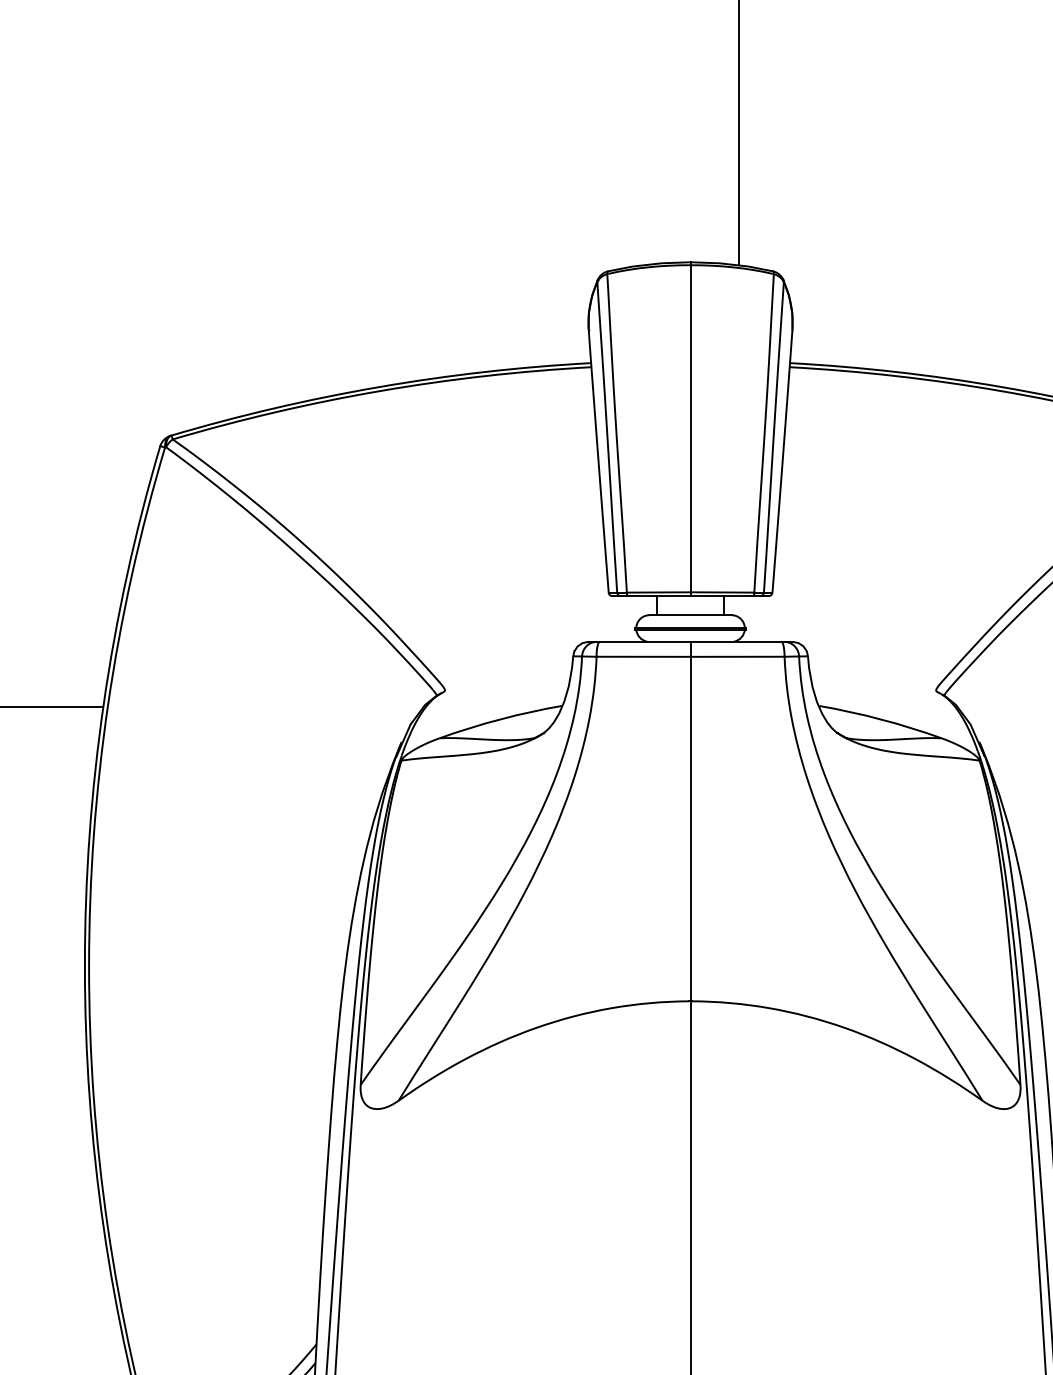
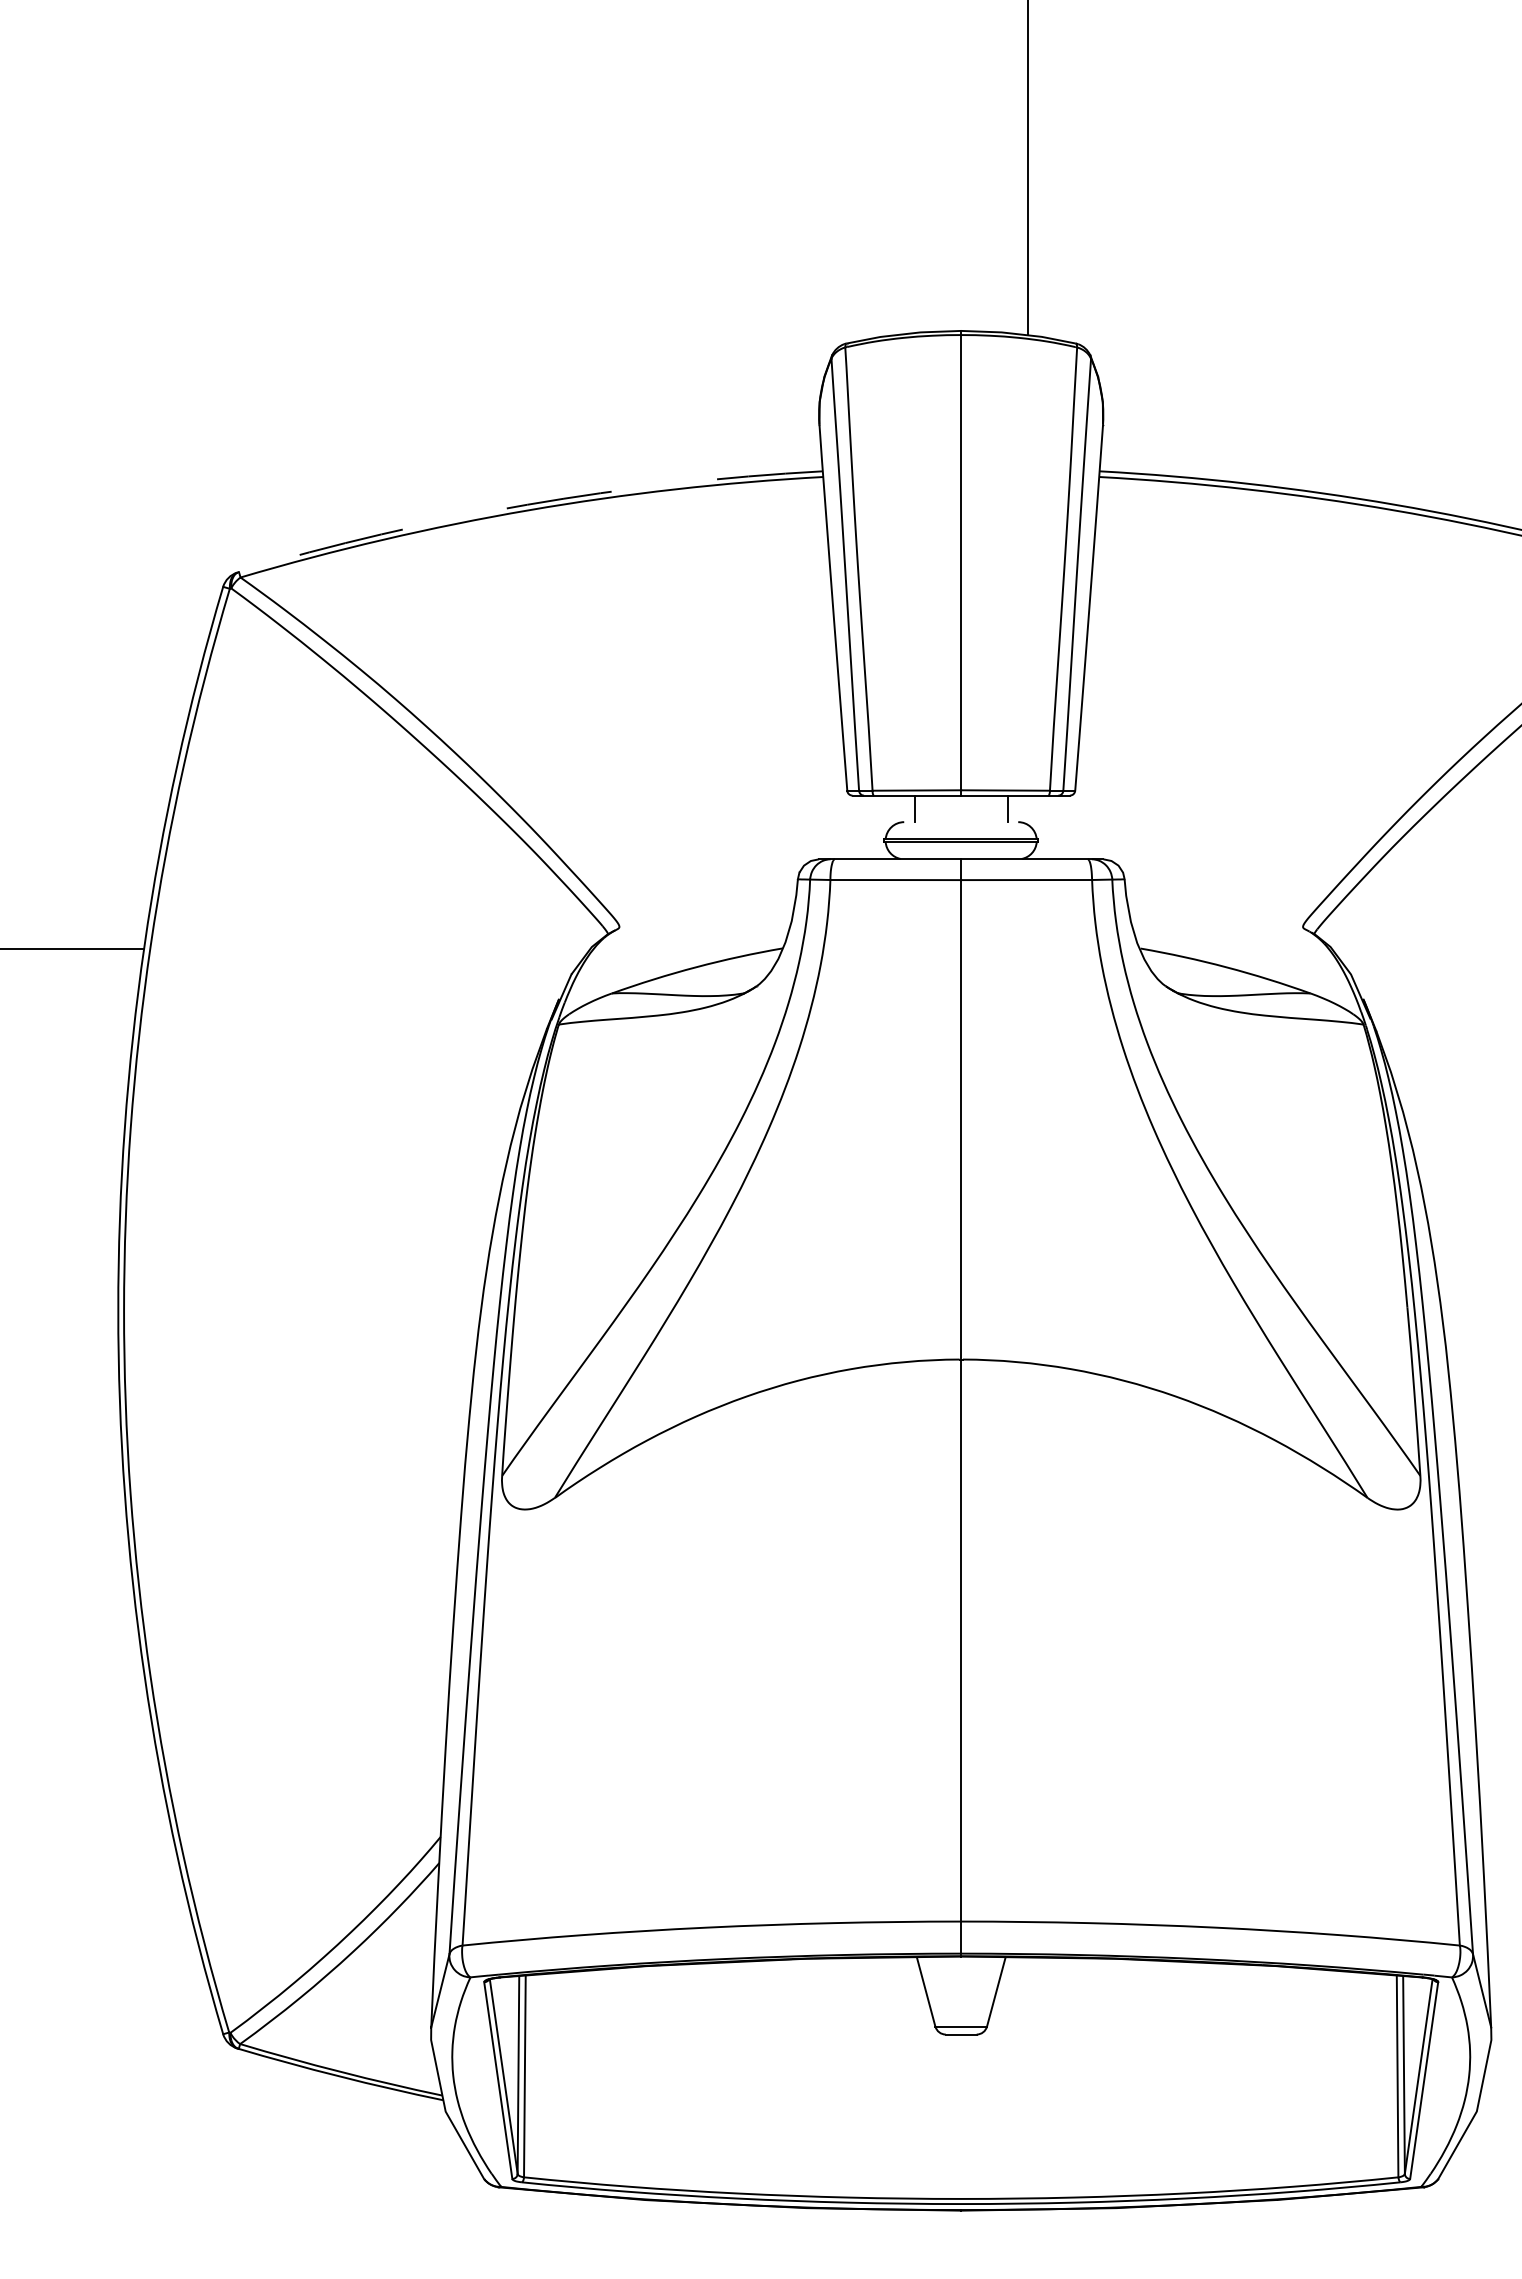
arc: (378, 386) -> (527, 504), solid -> dashed
line: (690, 615) -> (961, 822), removed

